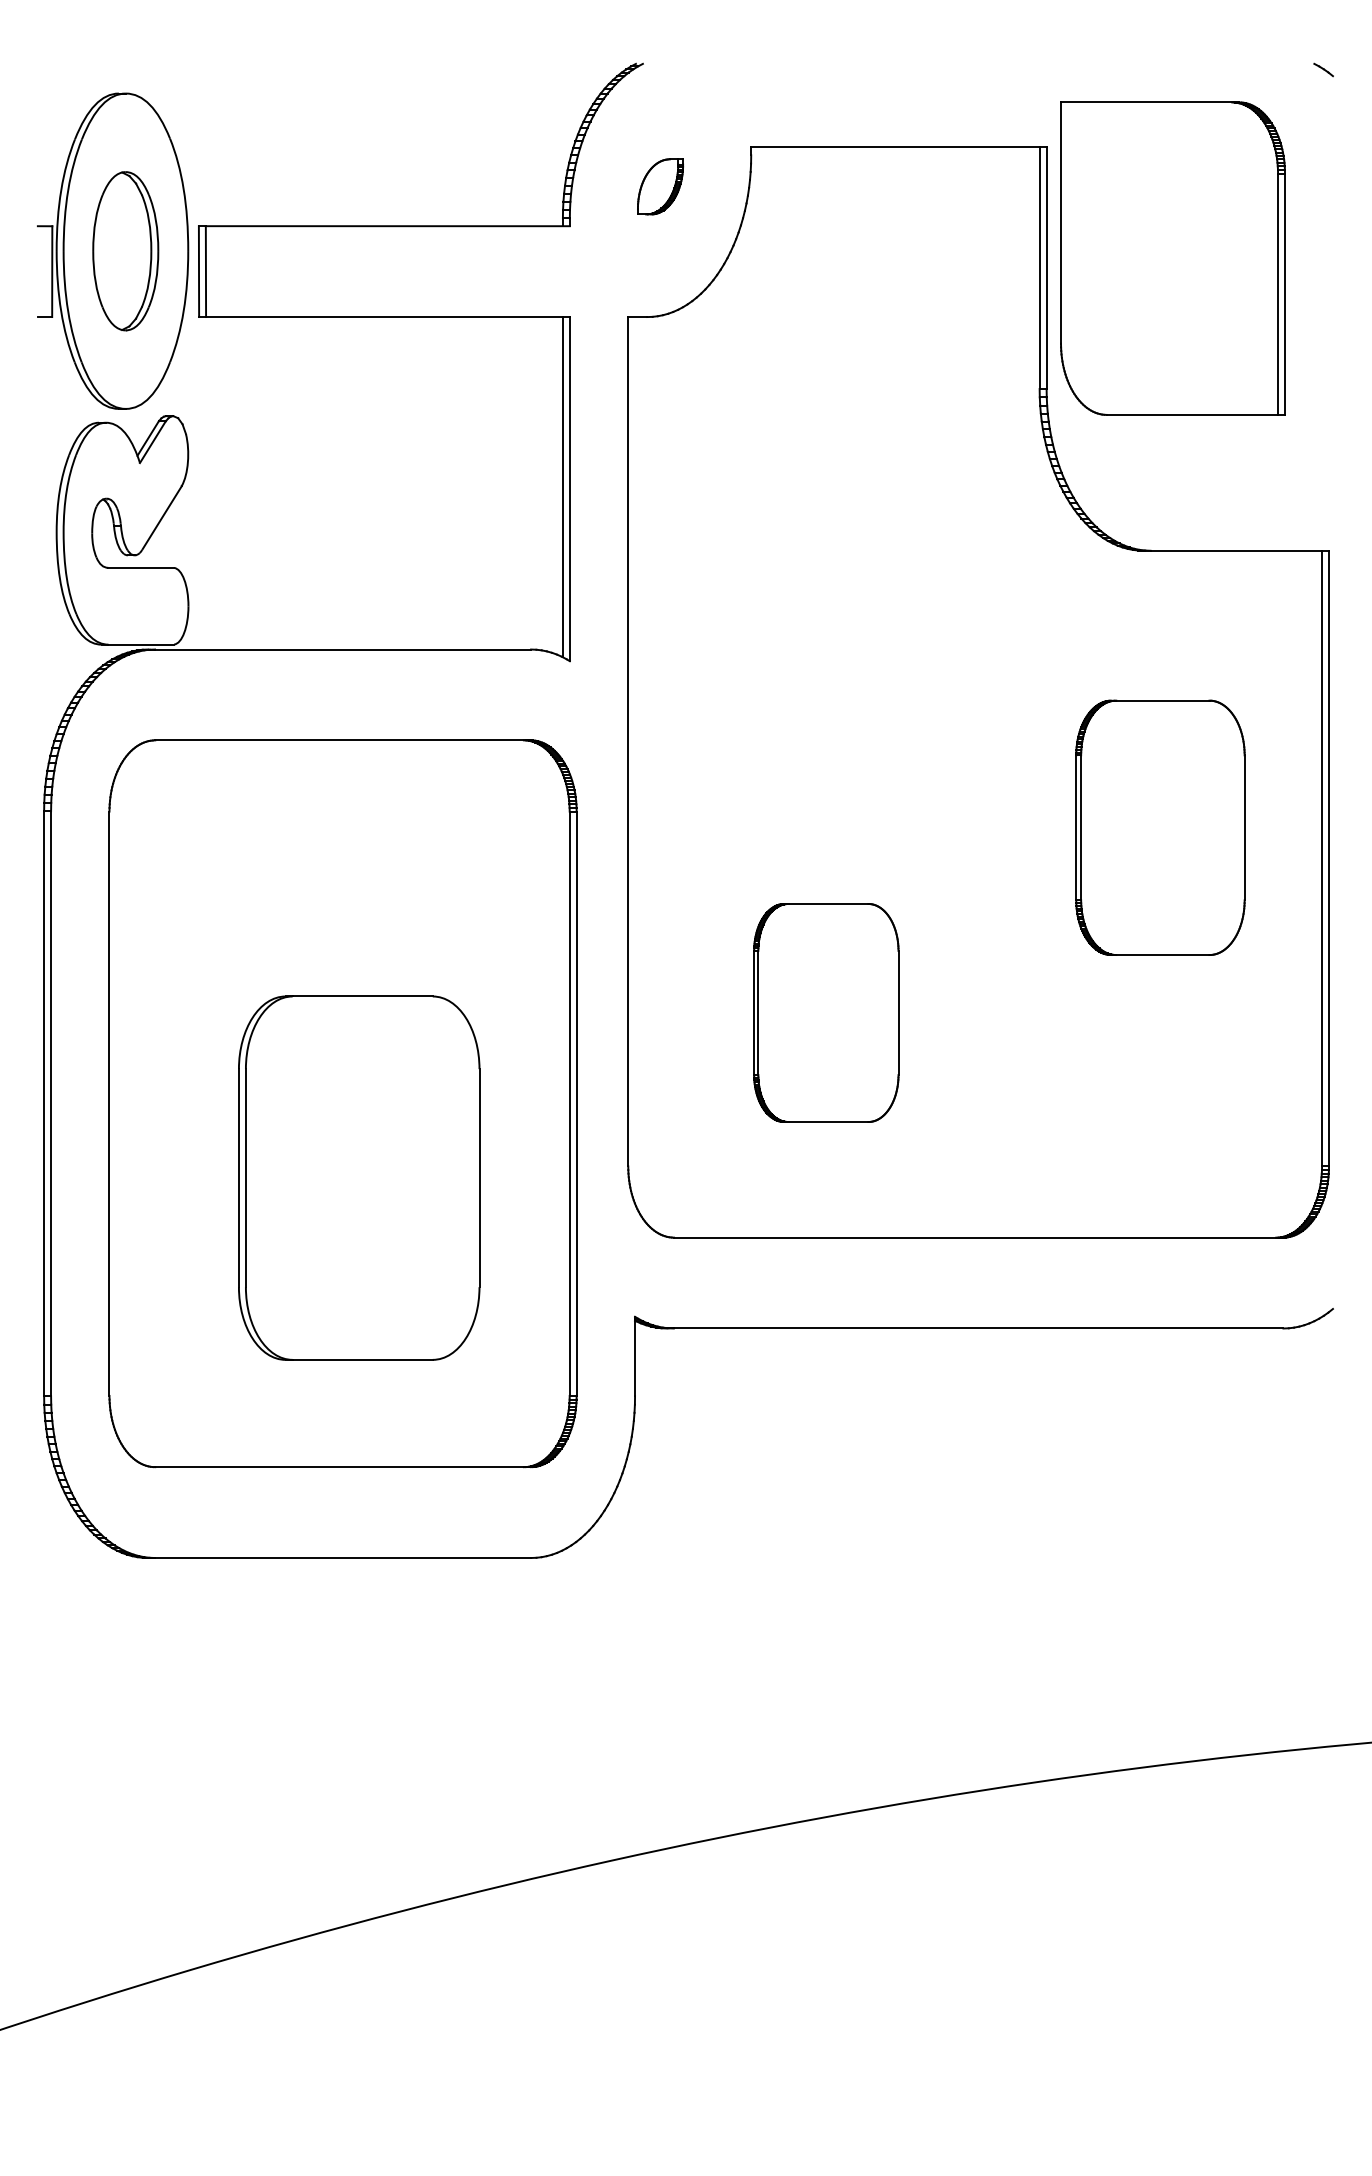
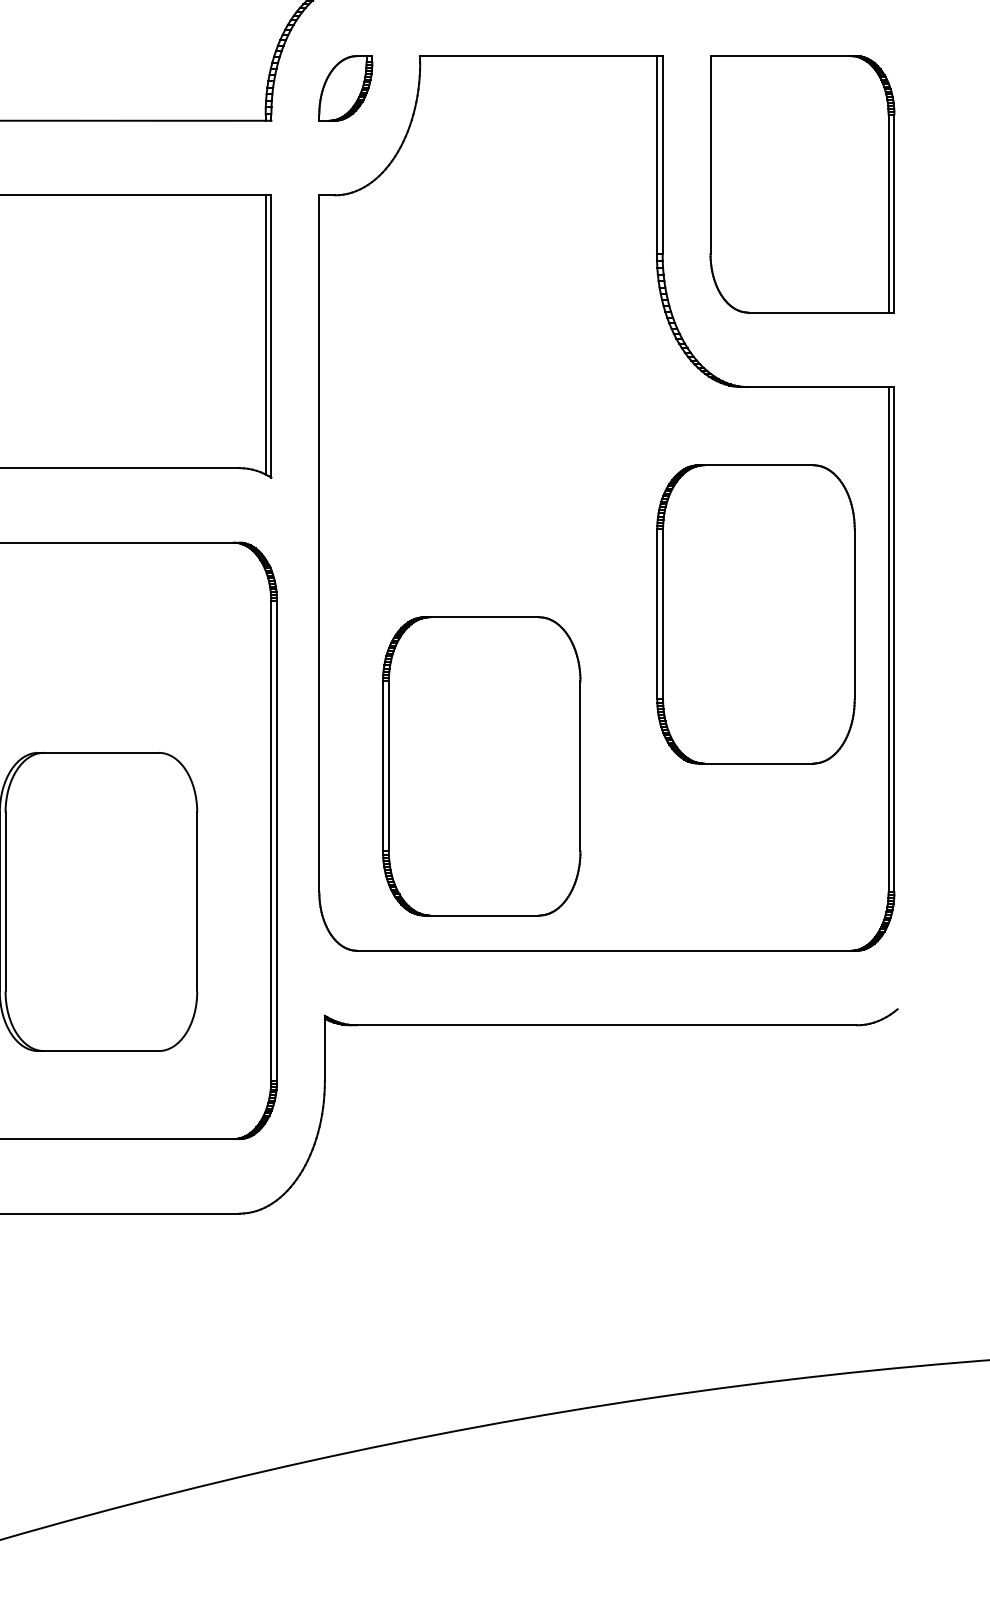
part: (660, 186) -> (345, 88), size x1.43
part: (1172, 258) -> (802, 184), moved
part: (1160, 827) -> (756, 614), size x1.43
part: (826, 1012) -> (482, 765), size x1.67

